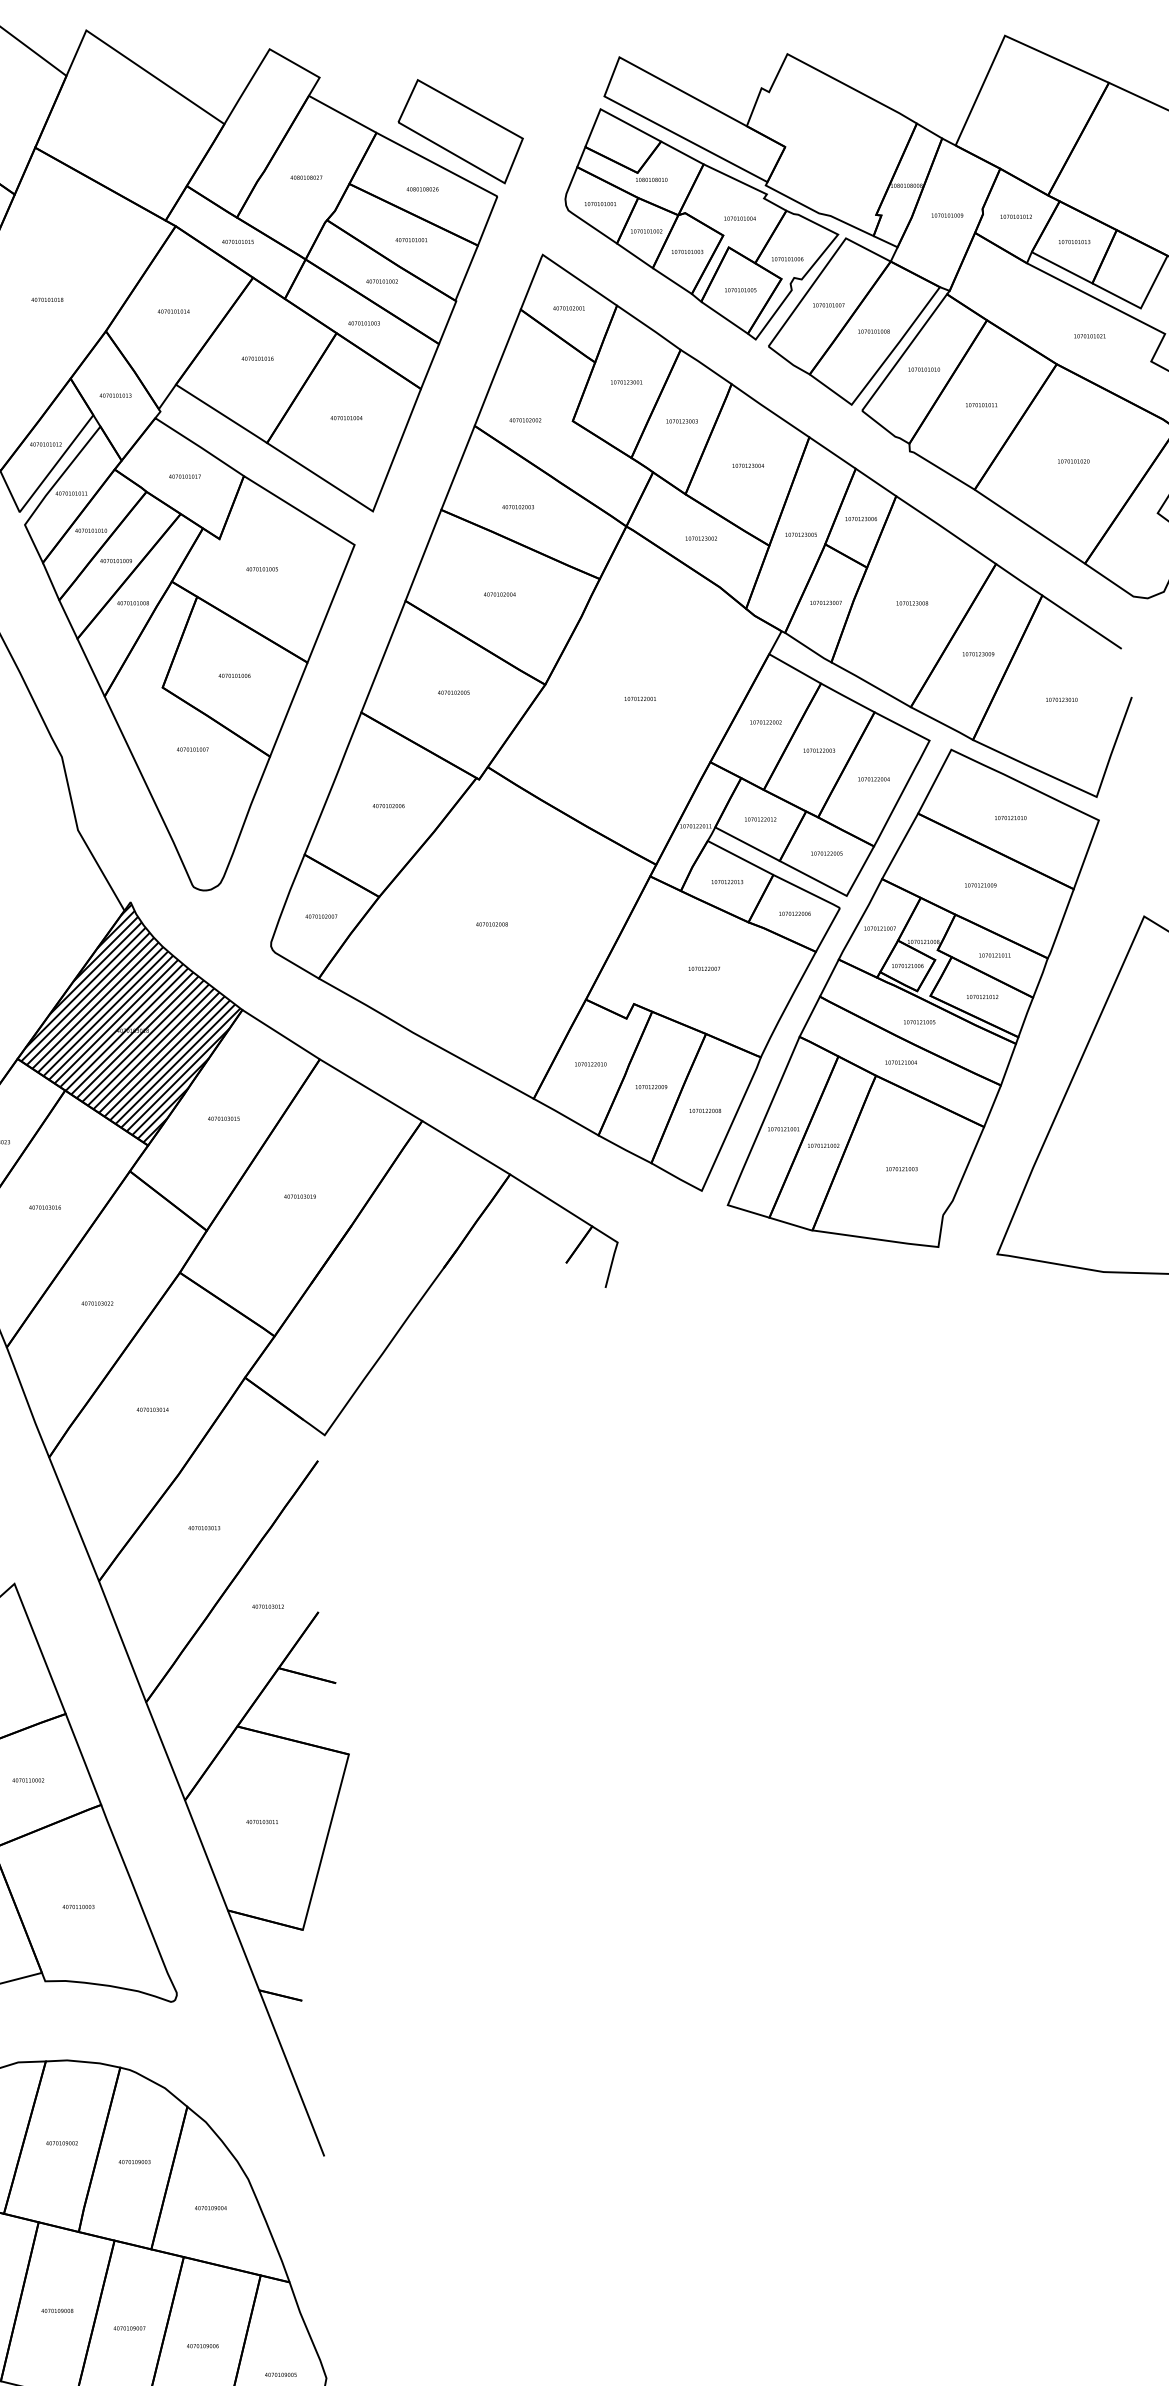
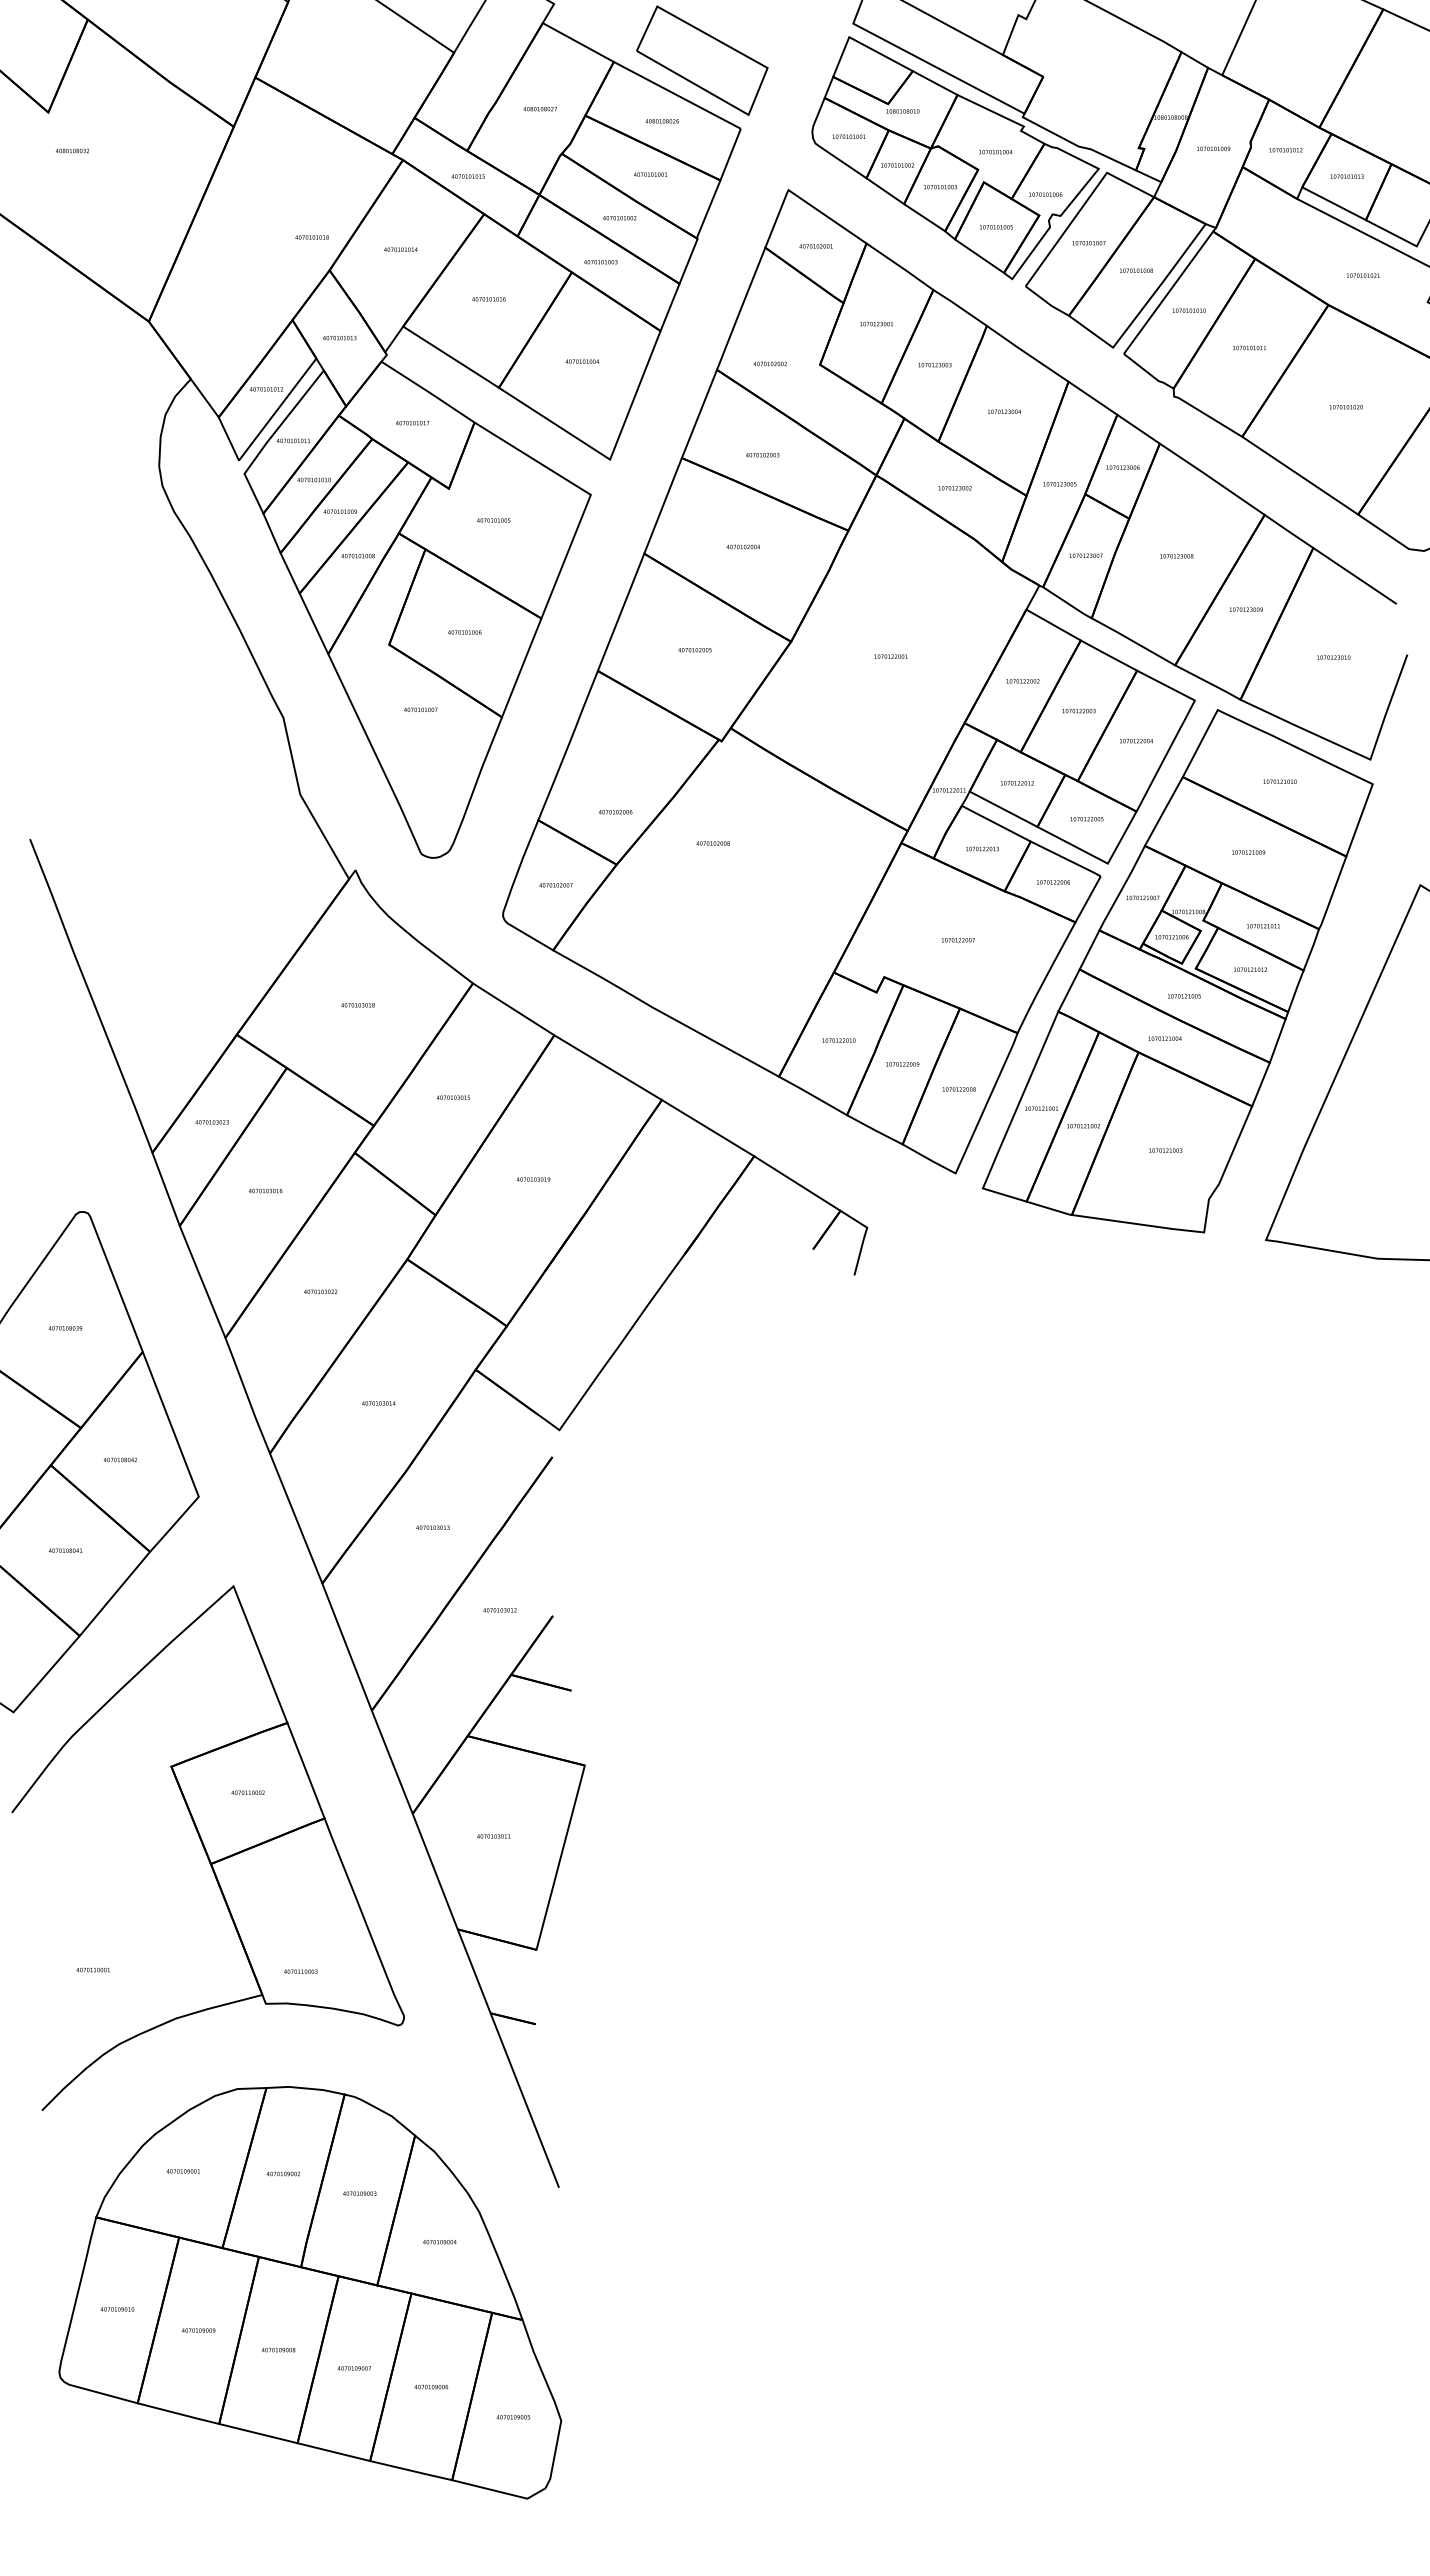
text: (46, 299) -> (311, 237), moved
text: (388, 806) -> (615, 812), moved
text: (491, 924) -> (712, 843), moved
hatch: (130, 1023) -> (355, 997), removed
text: (78, 1906) -> (300, 1971), moved

